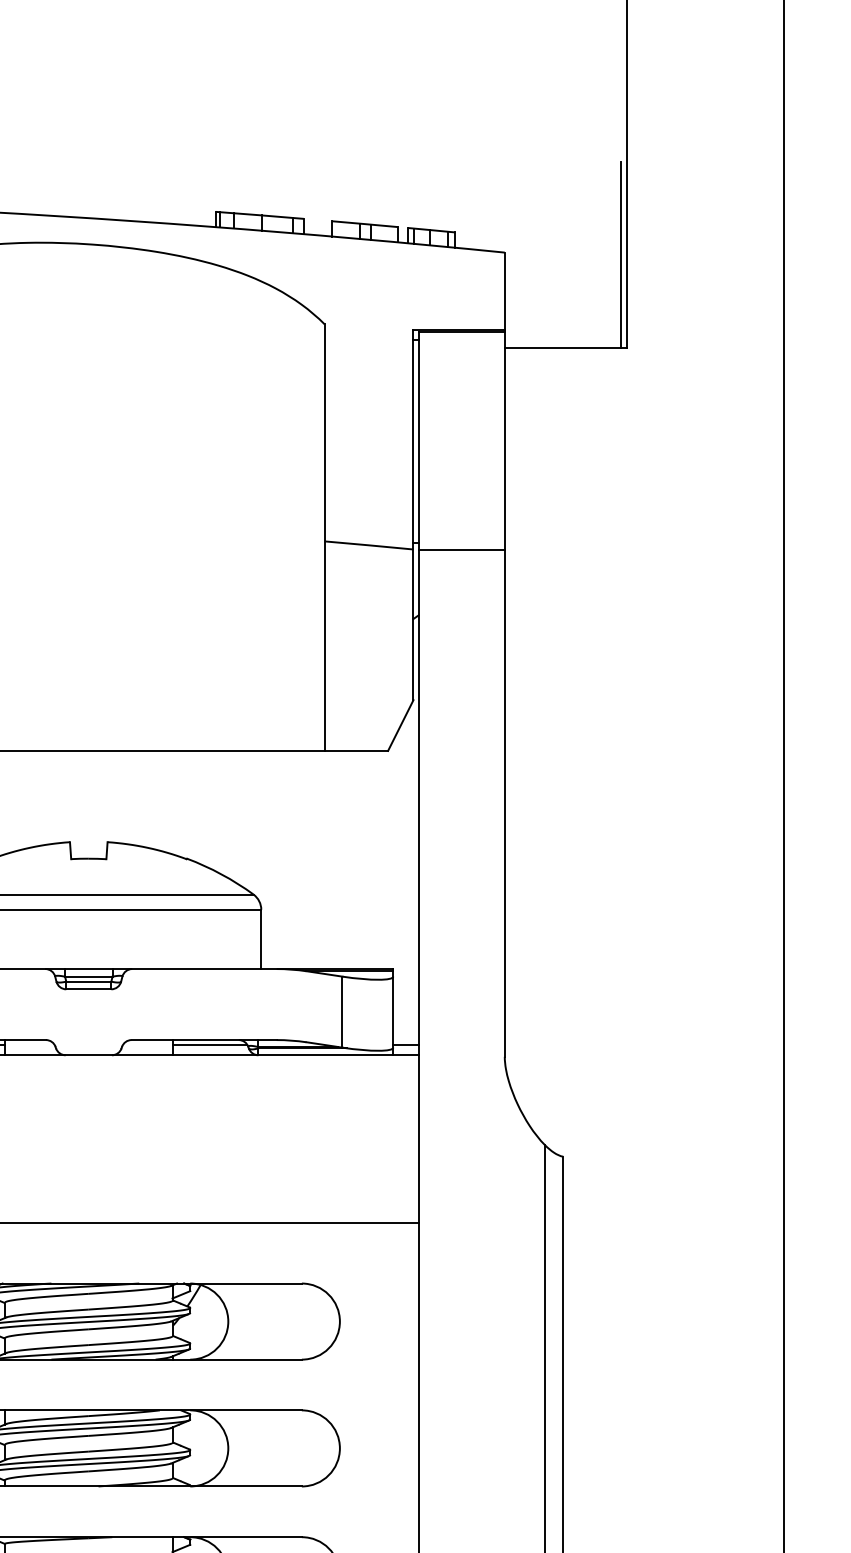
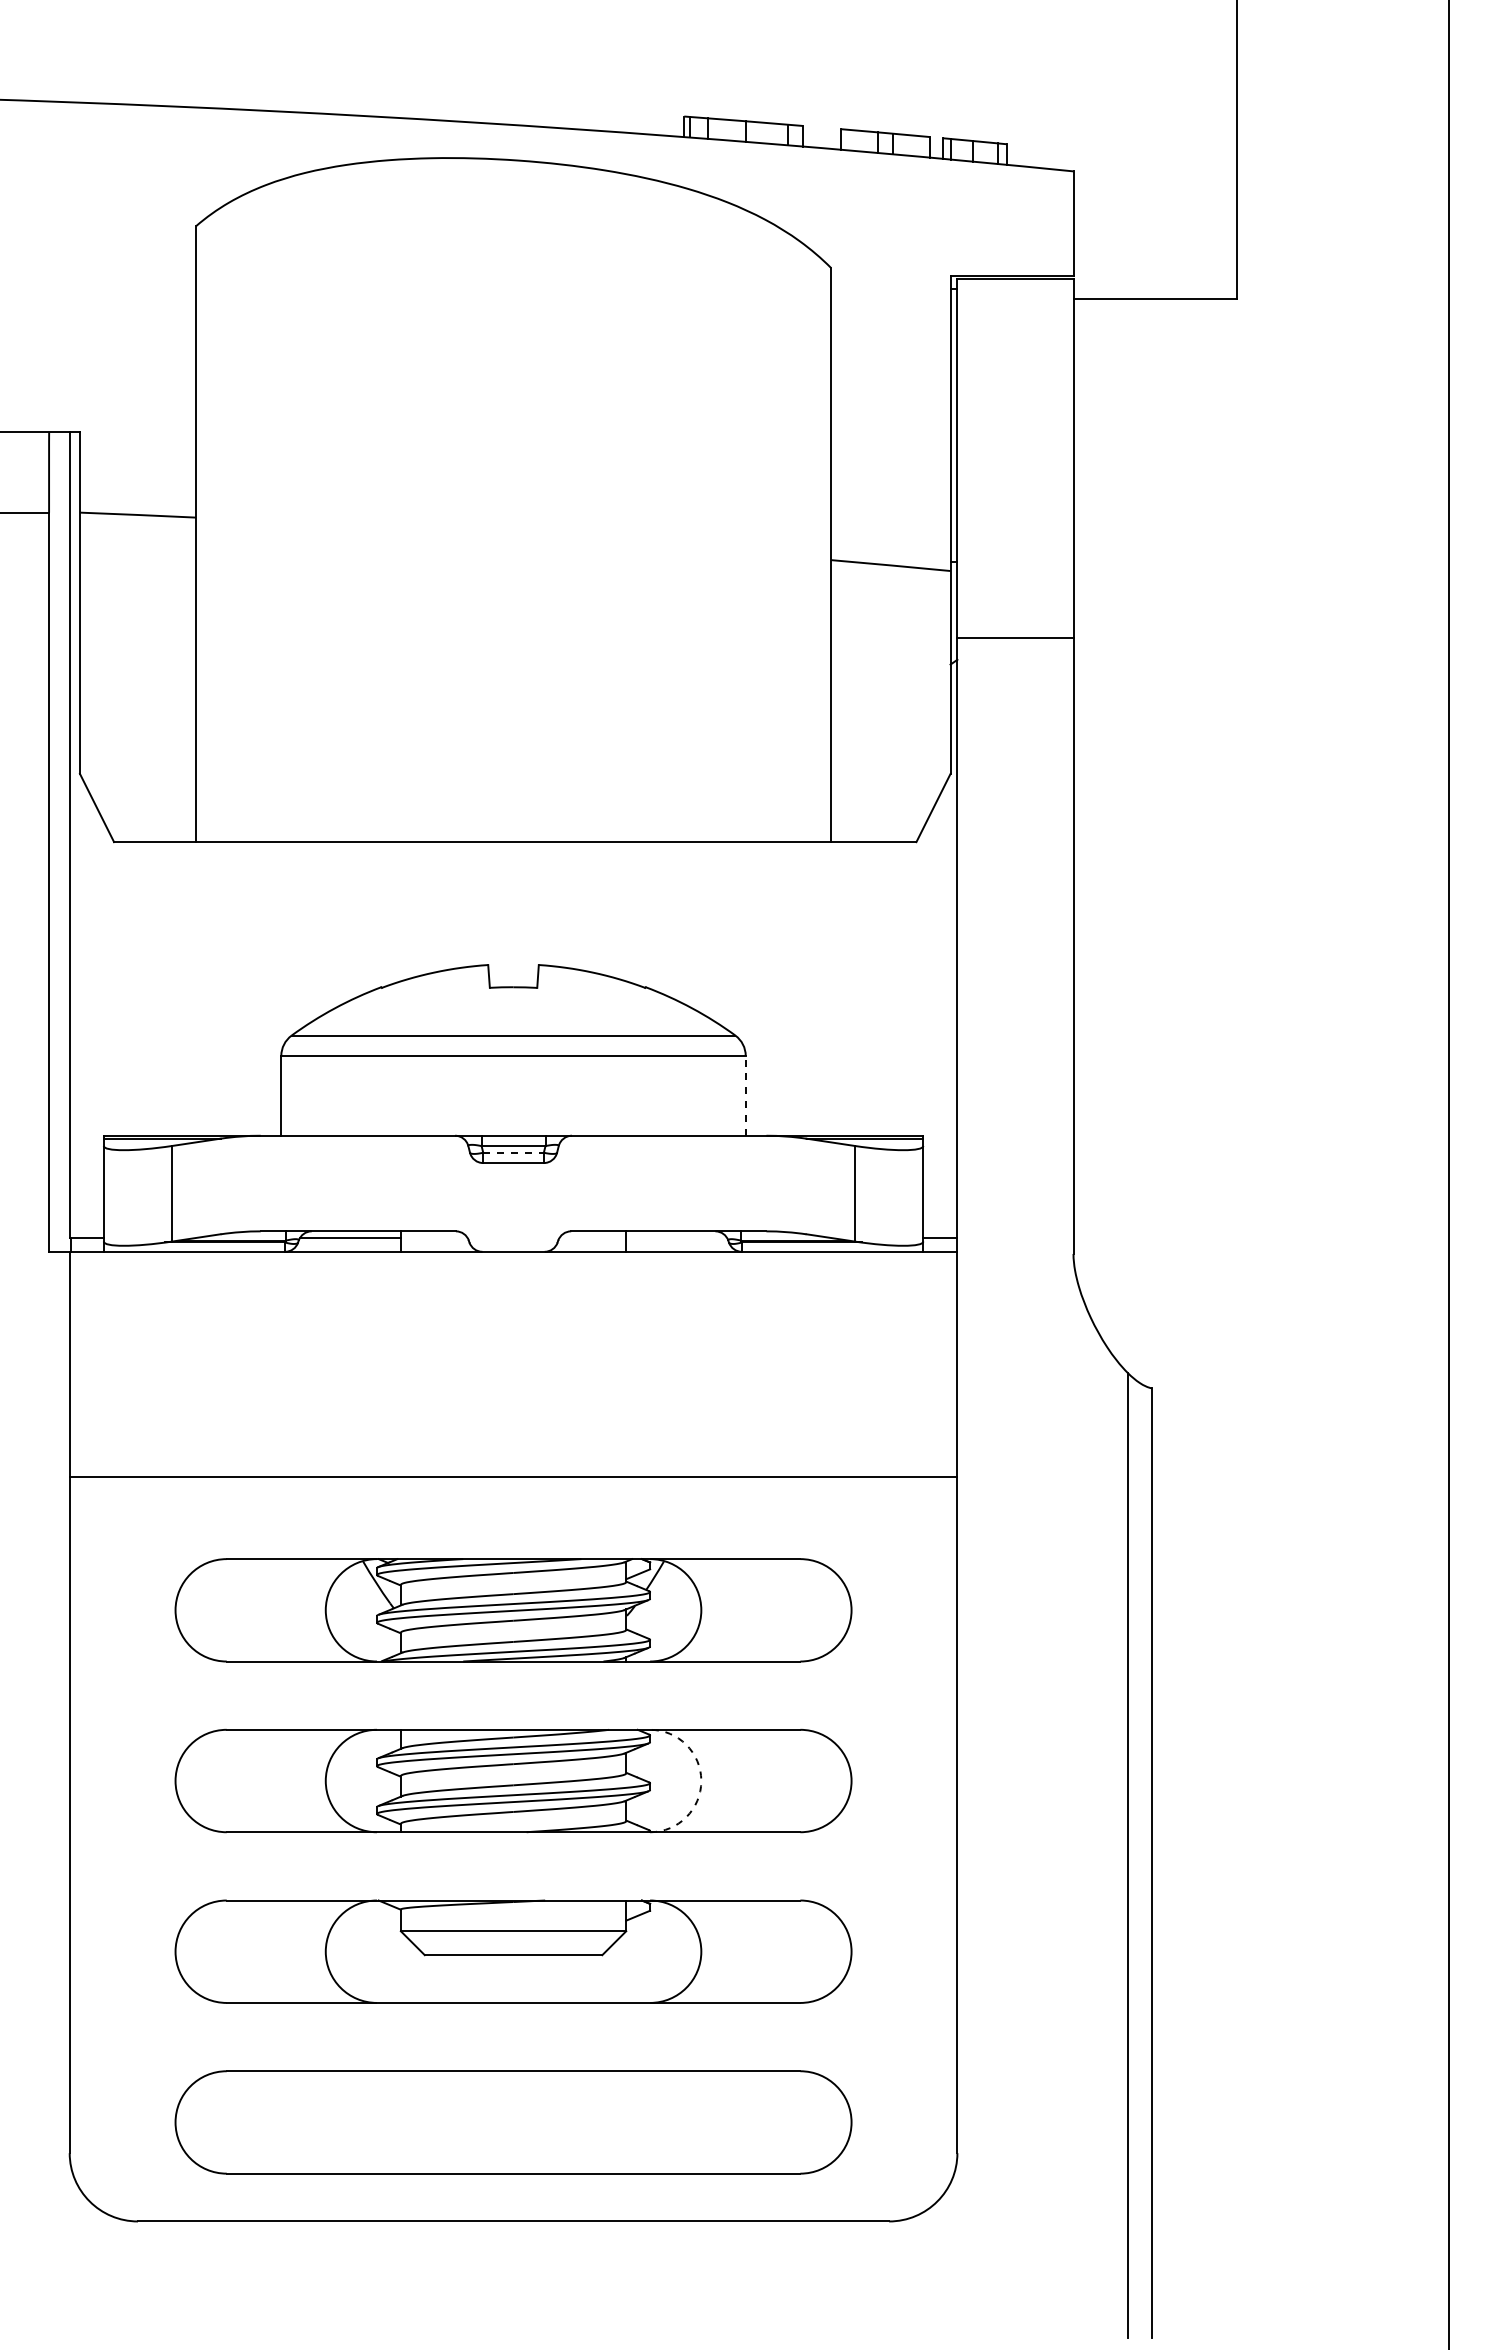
line: (621, 254) -> (1230, 174), removed
line: (461, 549) -> (1015, 638), moved
line: (261, 939) -> (745, 1095), solid -> dashed
line: (89, 981) -> (514, 1152), solid -> dashed
line: (209, 1045) -> (676, 1238), removed
arc: (228, 1448) -> (701, 1781), solid -> dashed

